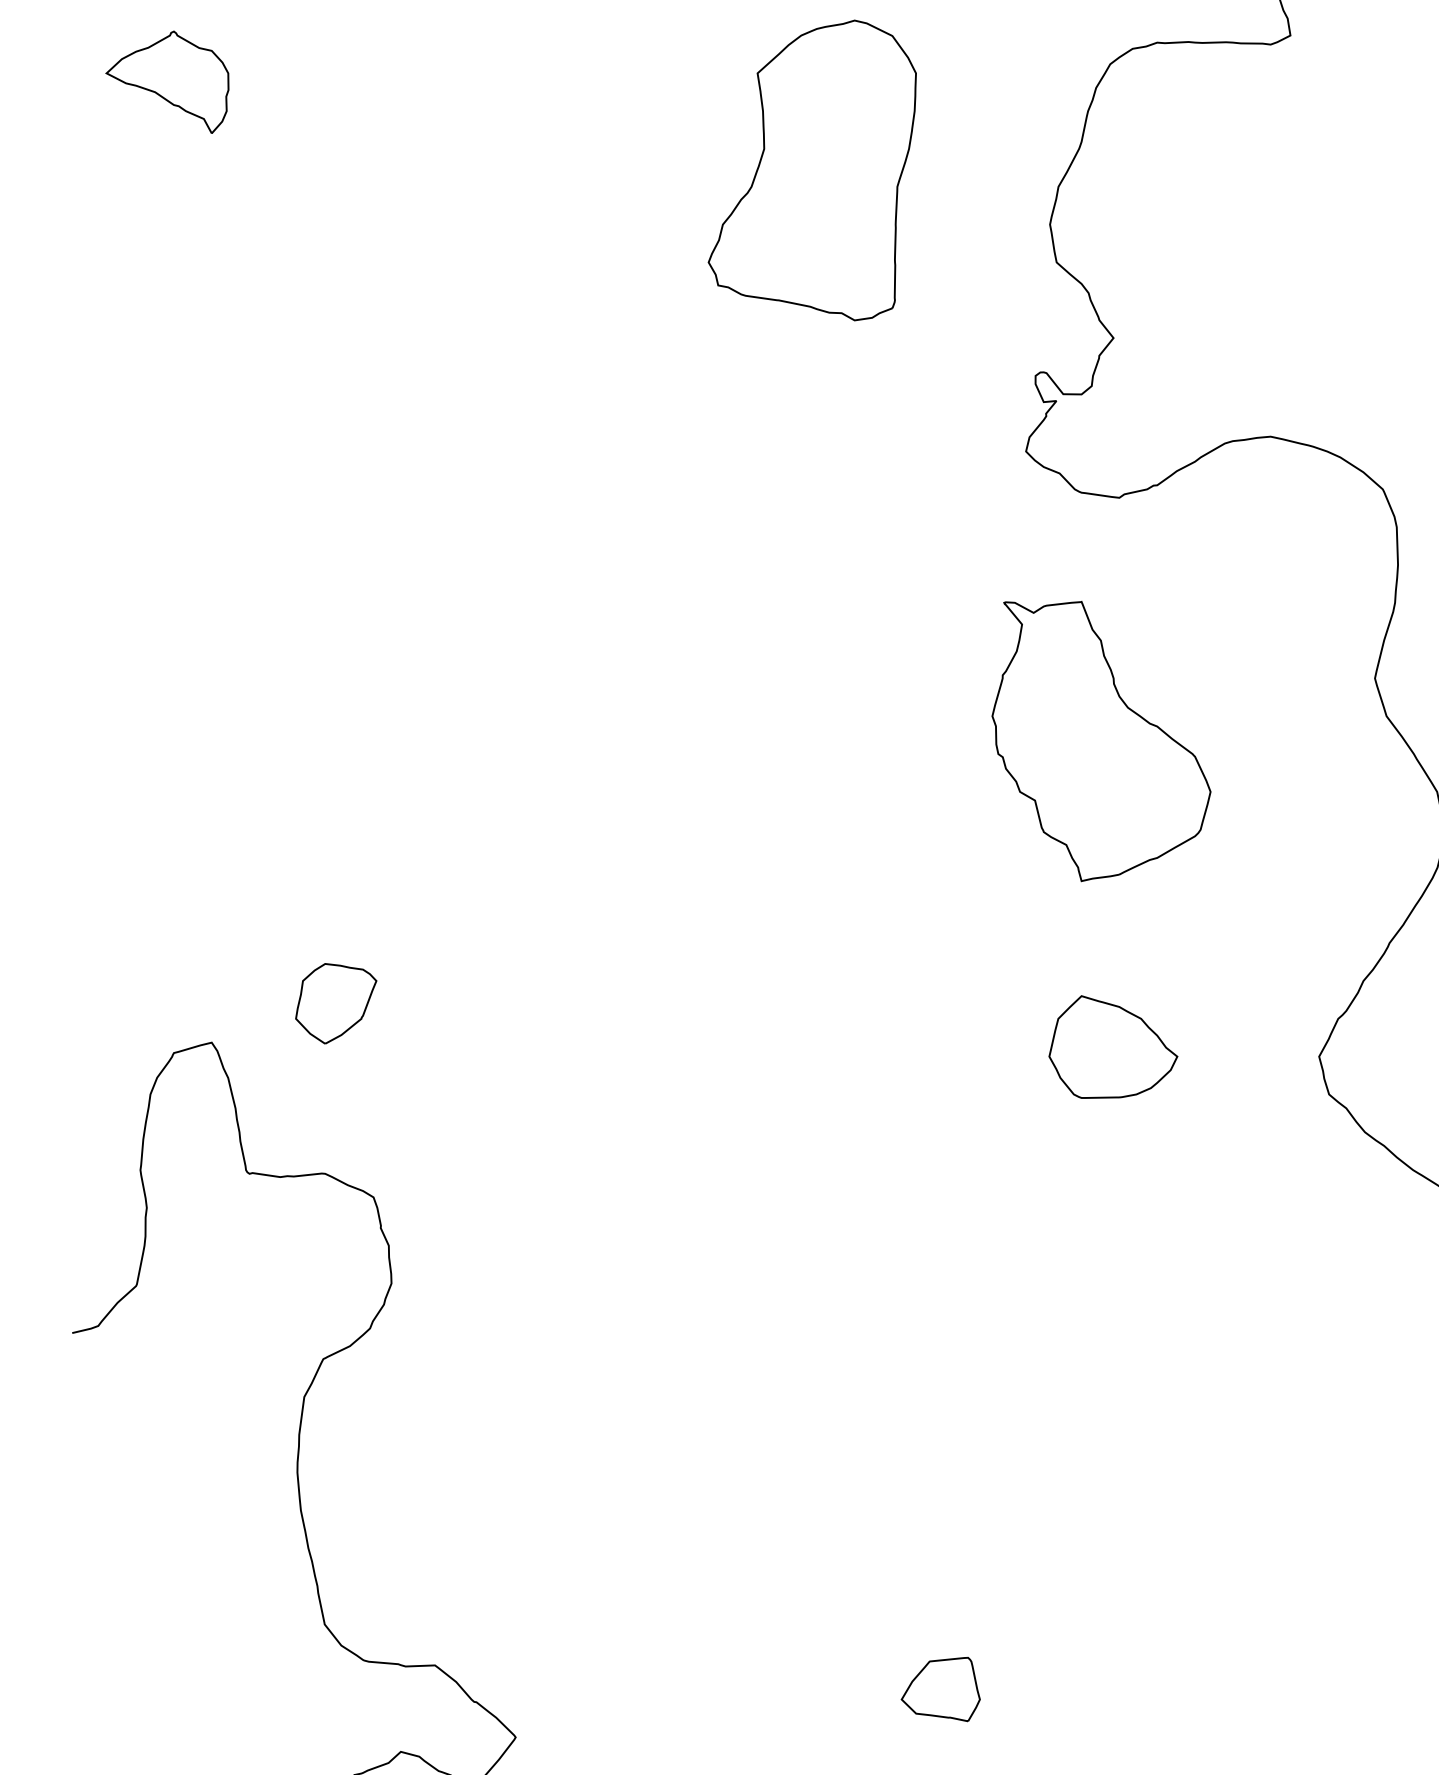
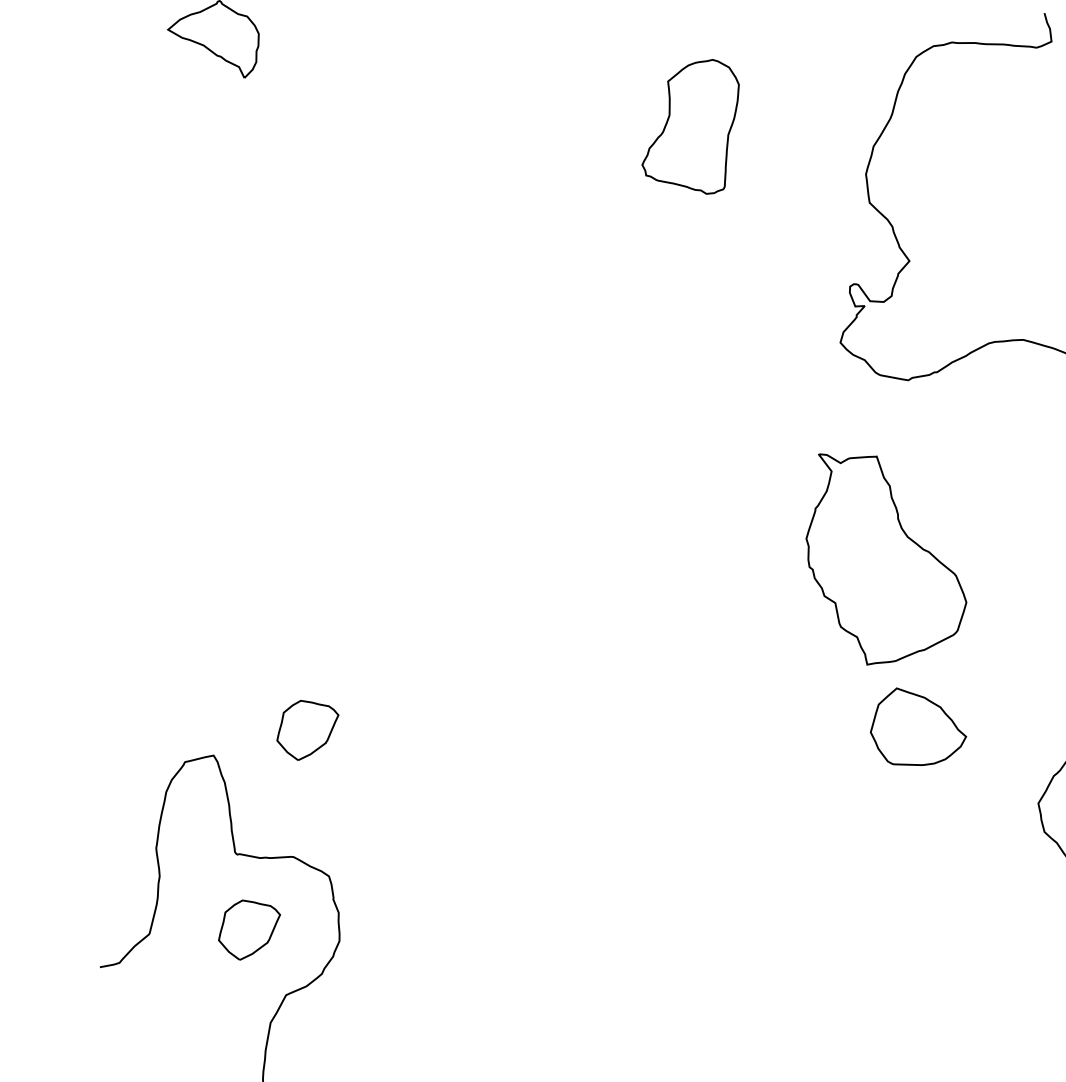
part: (811, 170) -> (690, 126), size x0.6
part: (1113, 1046) -> (918, 727), moved
part: (270, 1274) -> (249, 930), added

